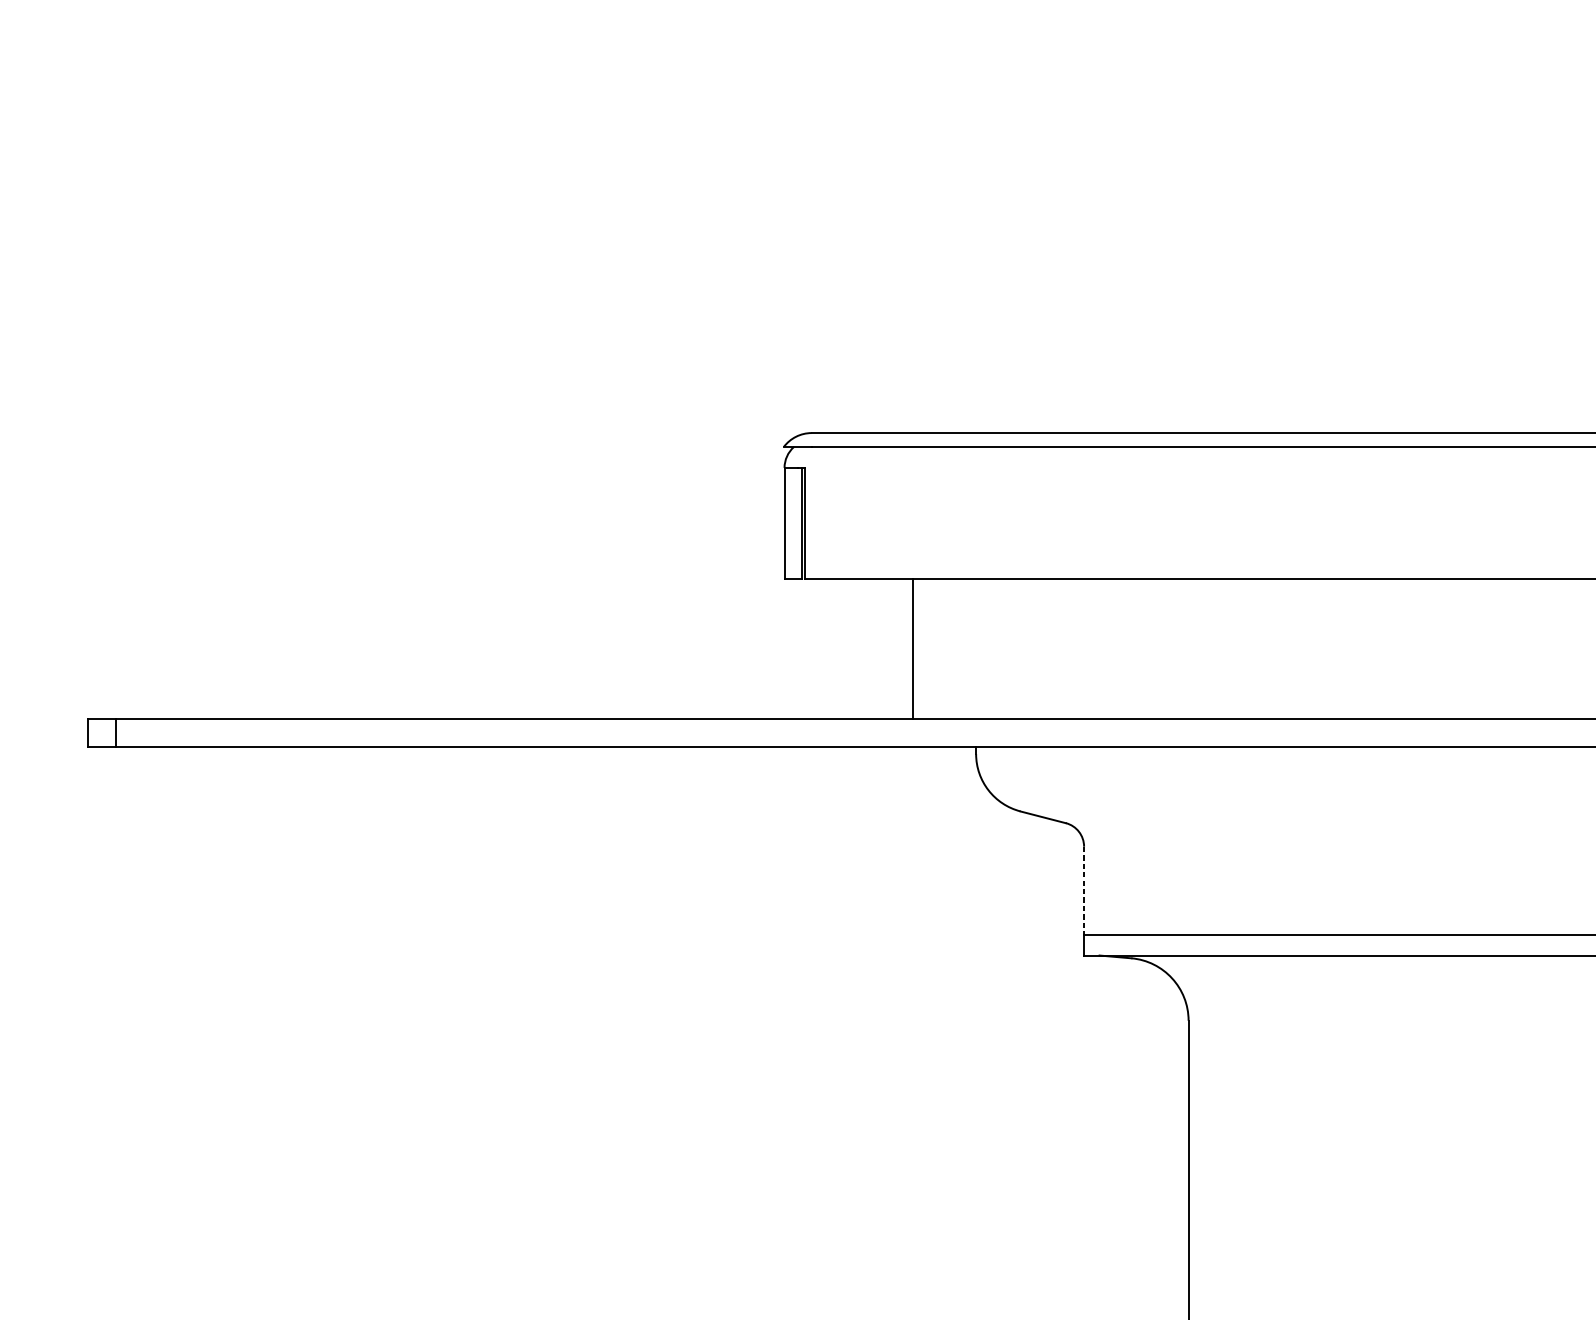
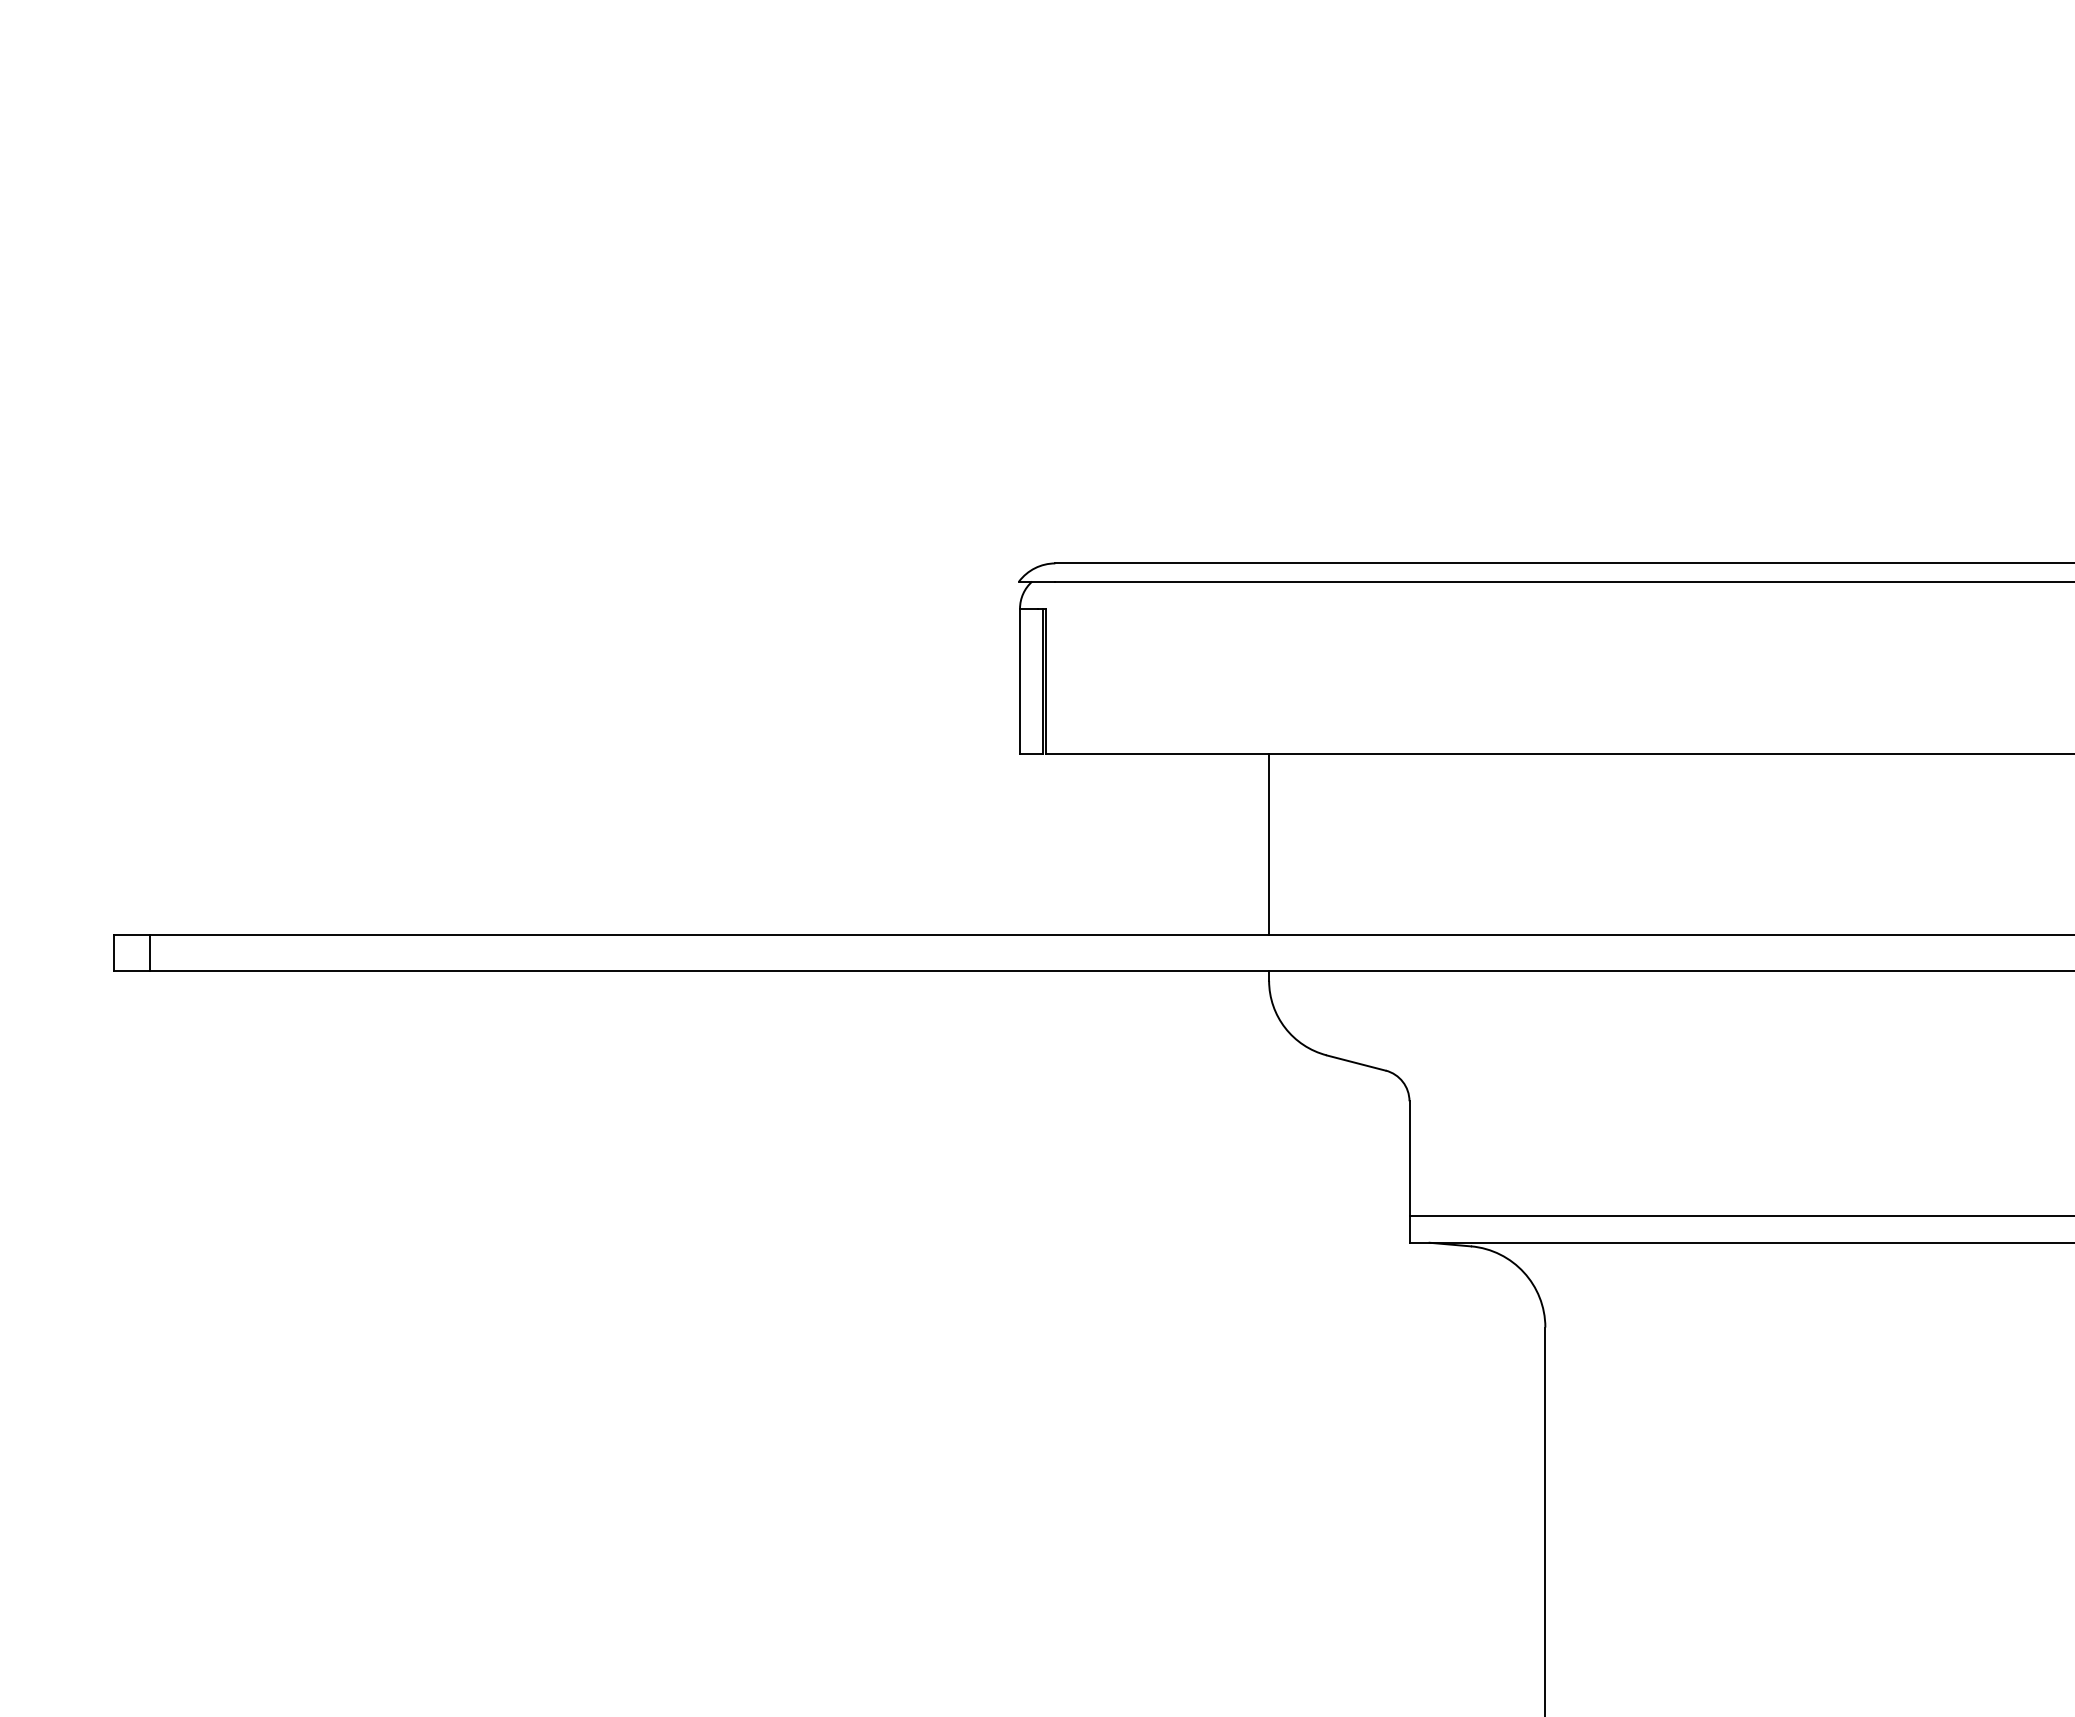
line: (913, 648) -> (1269, 843), moved
line: (1084, 890) -> (1409, 1158), dashed -> solid

